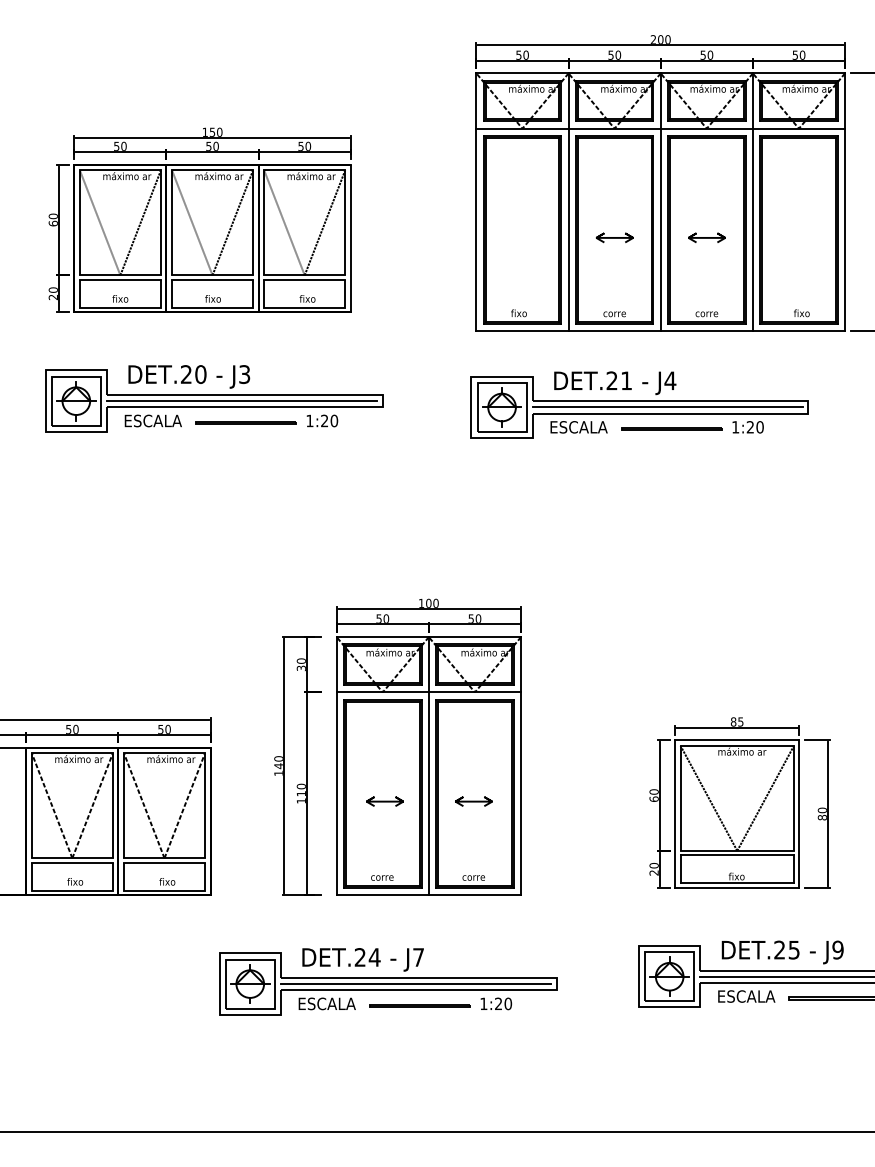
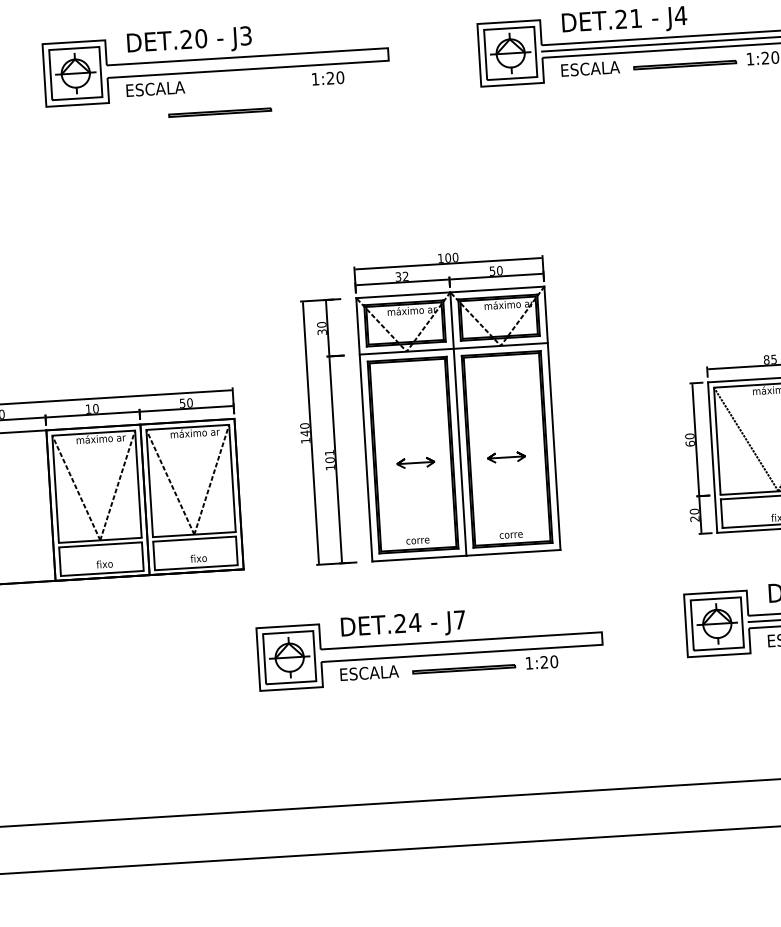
line: (241, 401) -> (244, 63), removed
line: (245, 422) -> (219, 112), moved
text: (382, 618) -> (401, 276), 50 -> 32
text: (68, 729) -> (88, 409), 50 -> 10
text: (300, 789) -> (328, 455), 110 -> 101
line: (415, 984) -> (458, 647), removed

